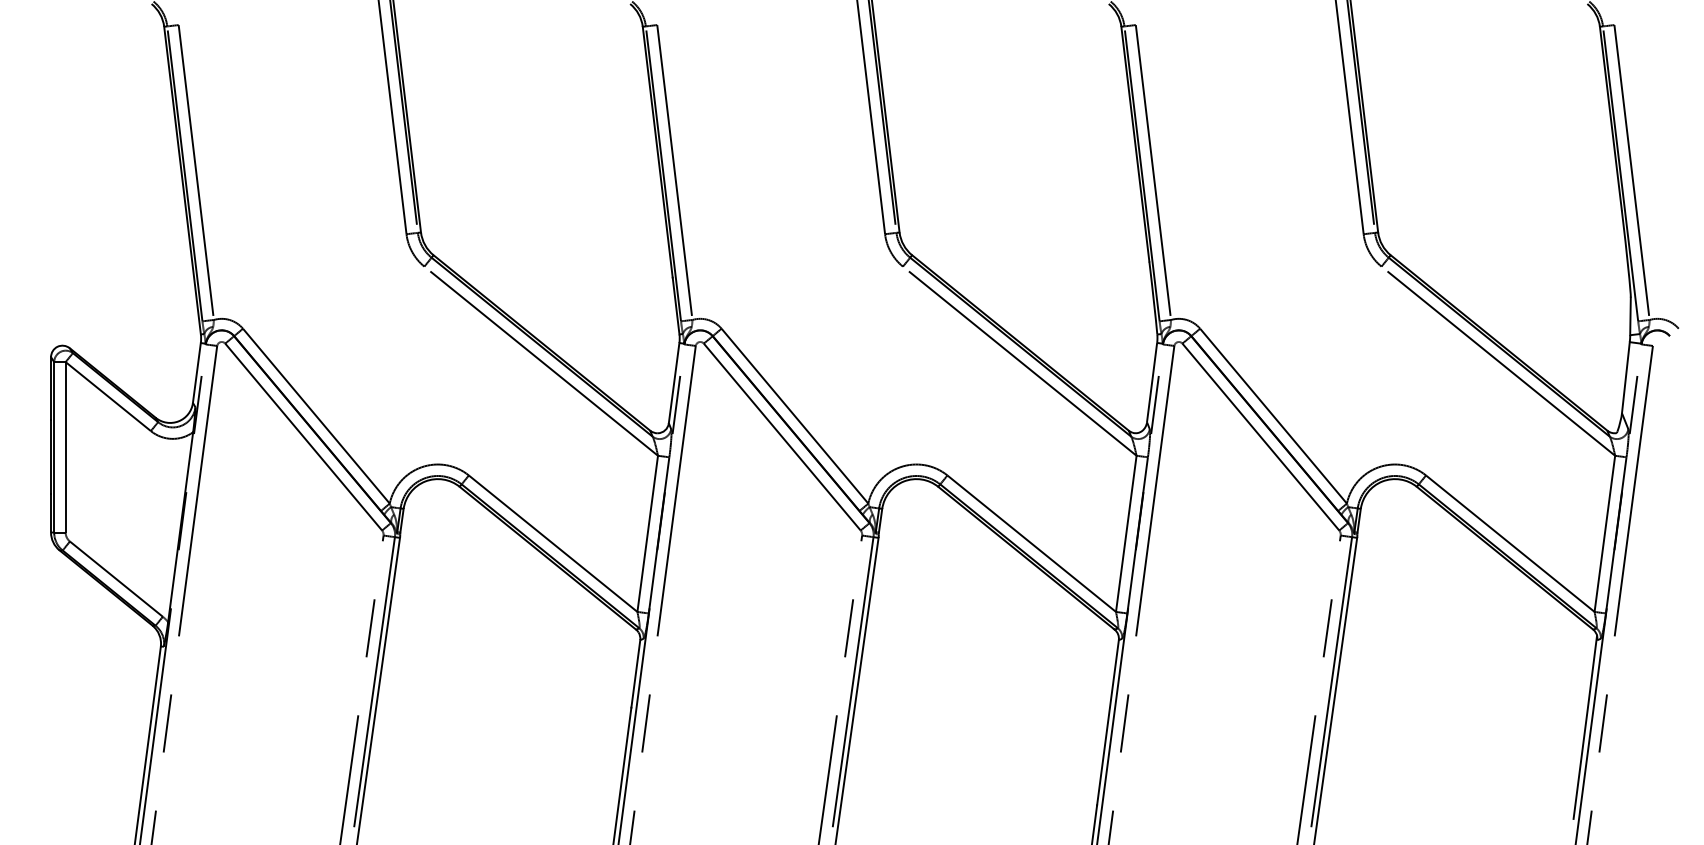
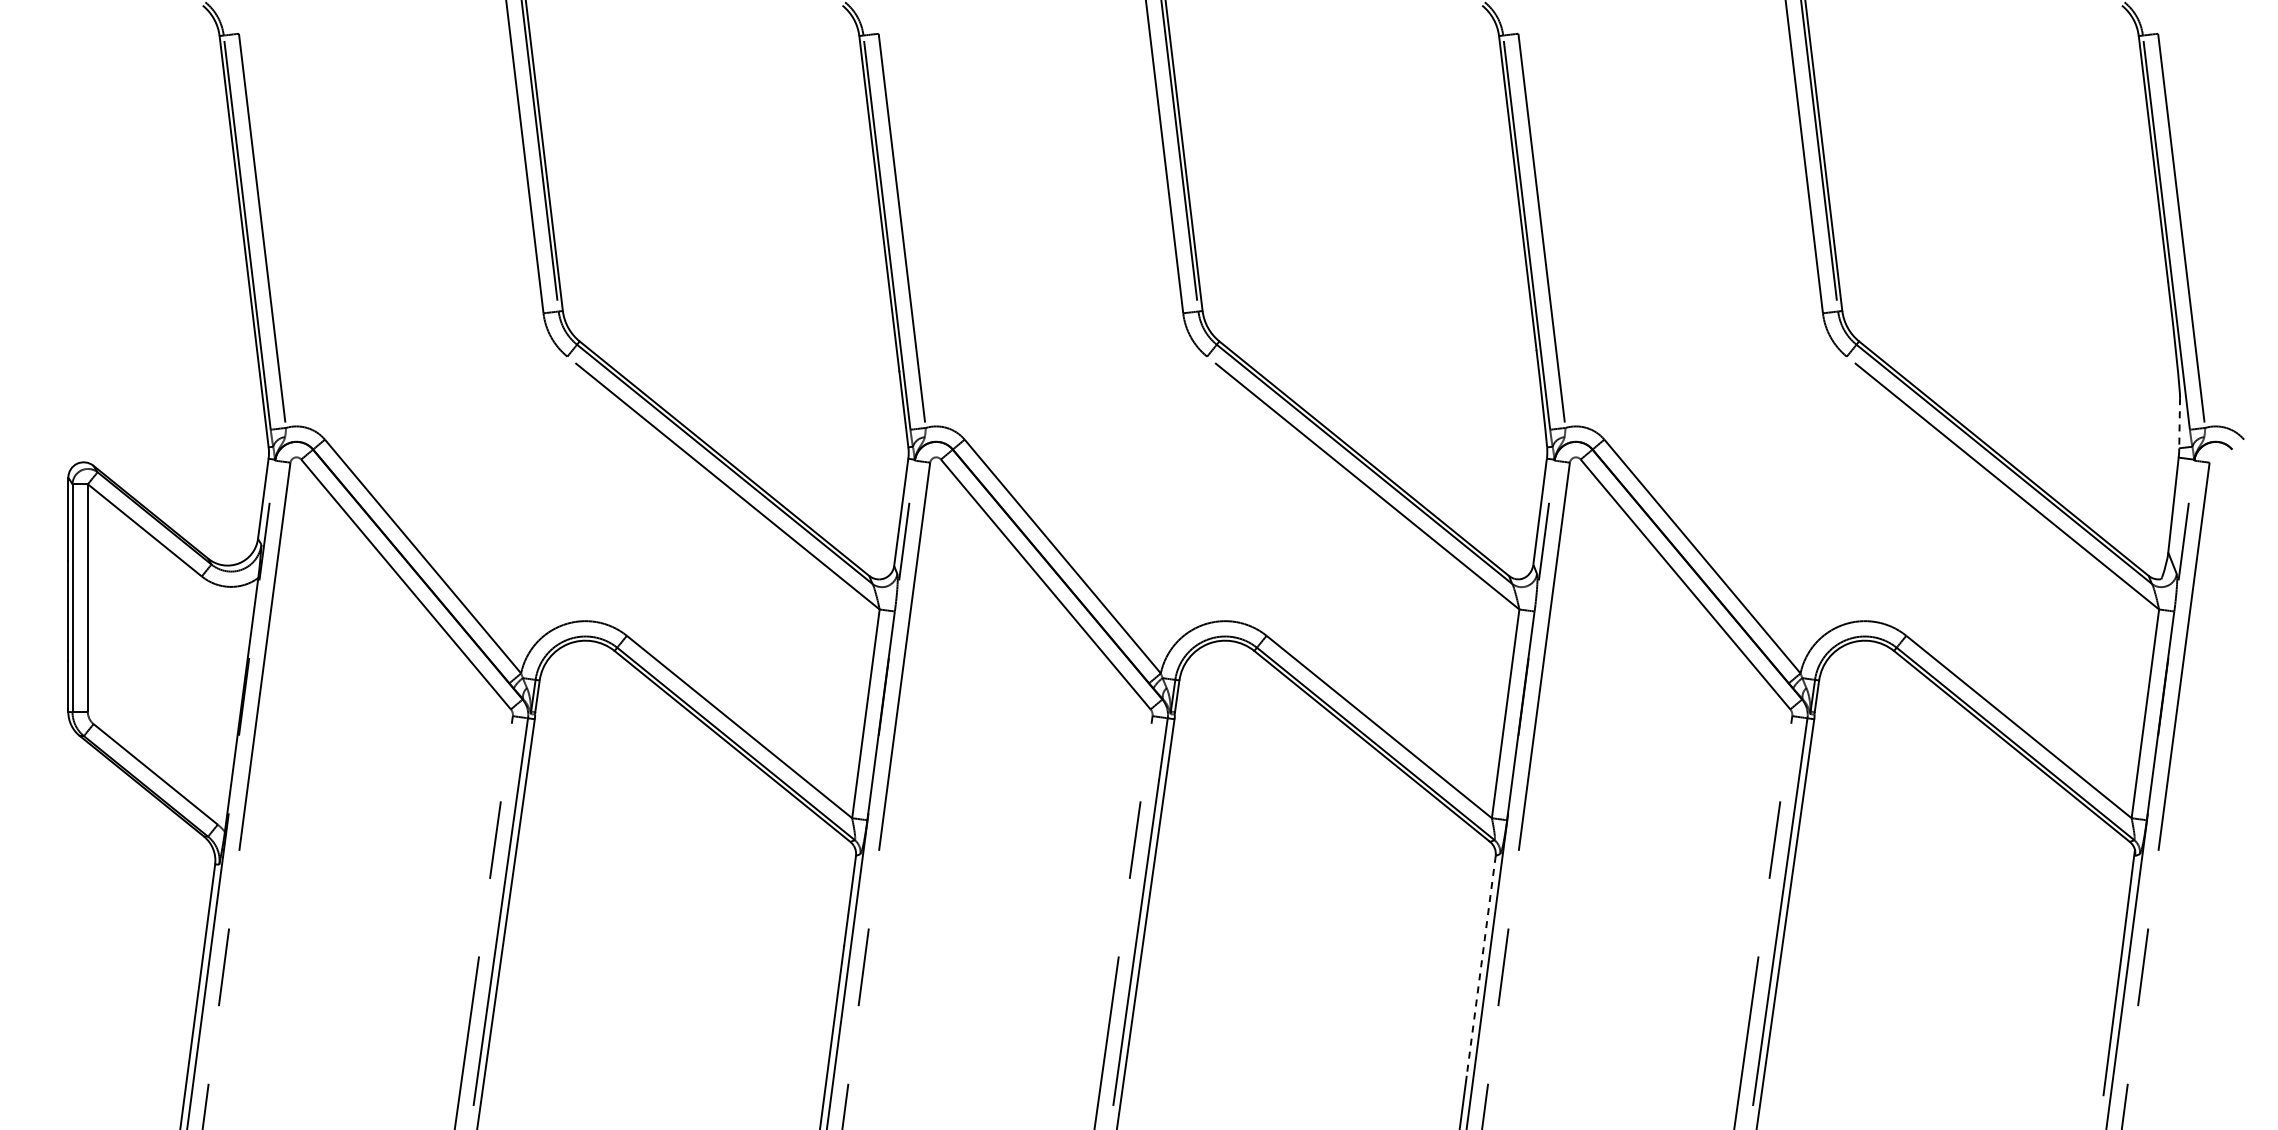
line: (1630, 316) -> (2179, 423), solid -> dashed
line: (1108, 722) -> (1481, 966), solid -> dashed

